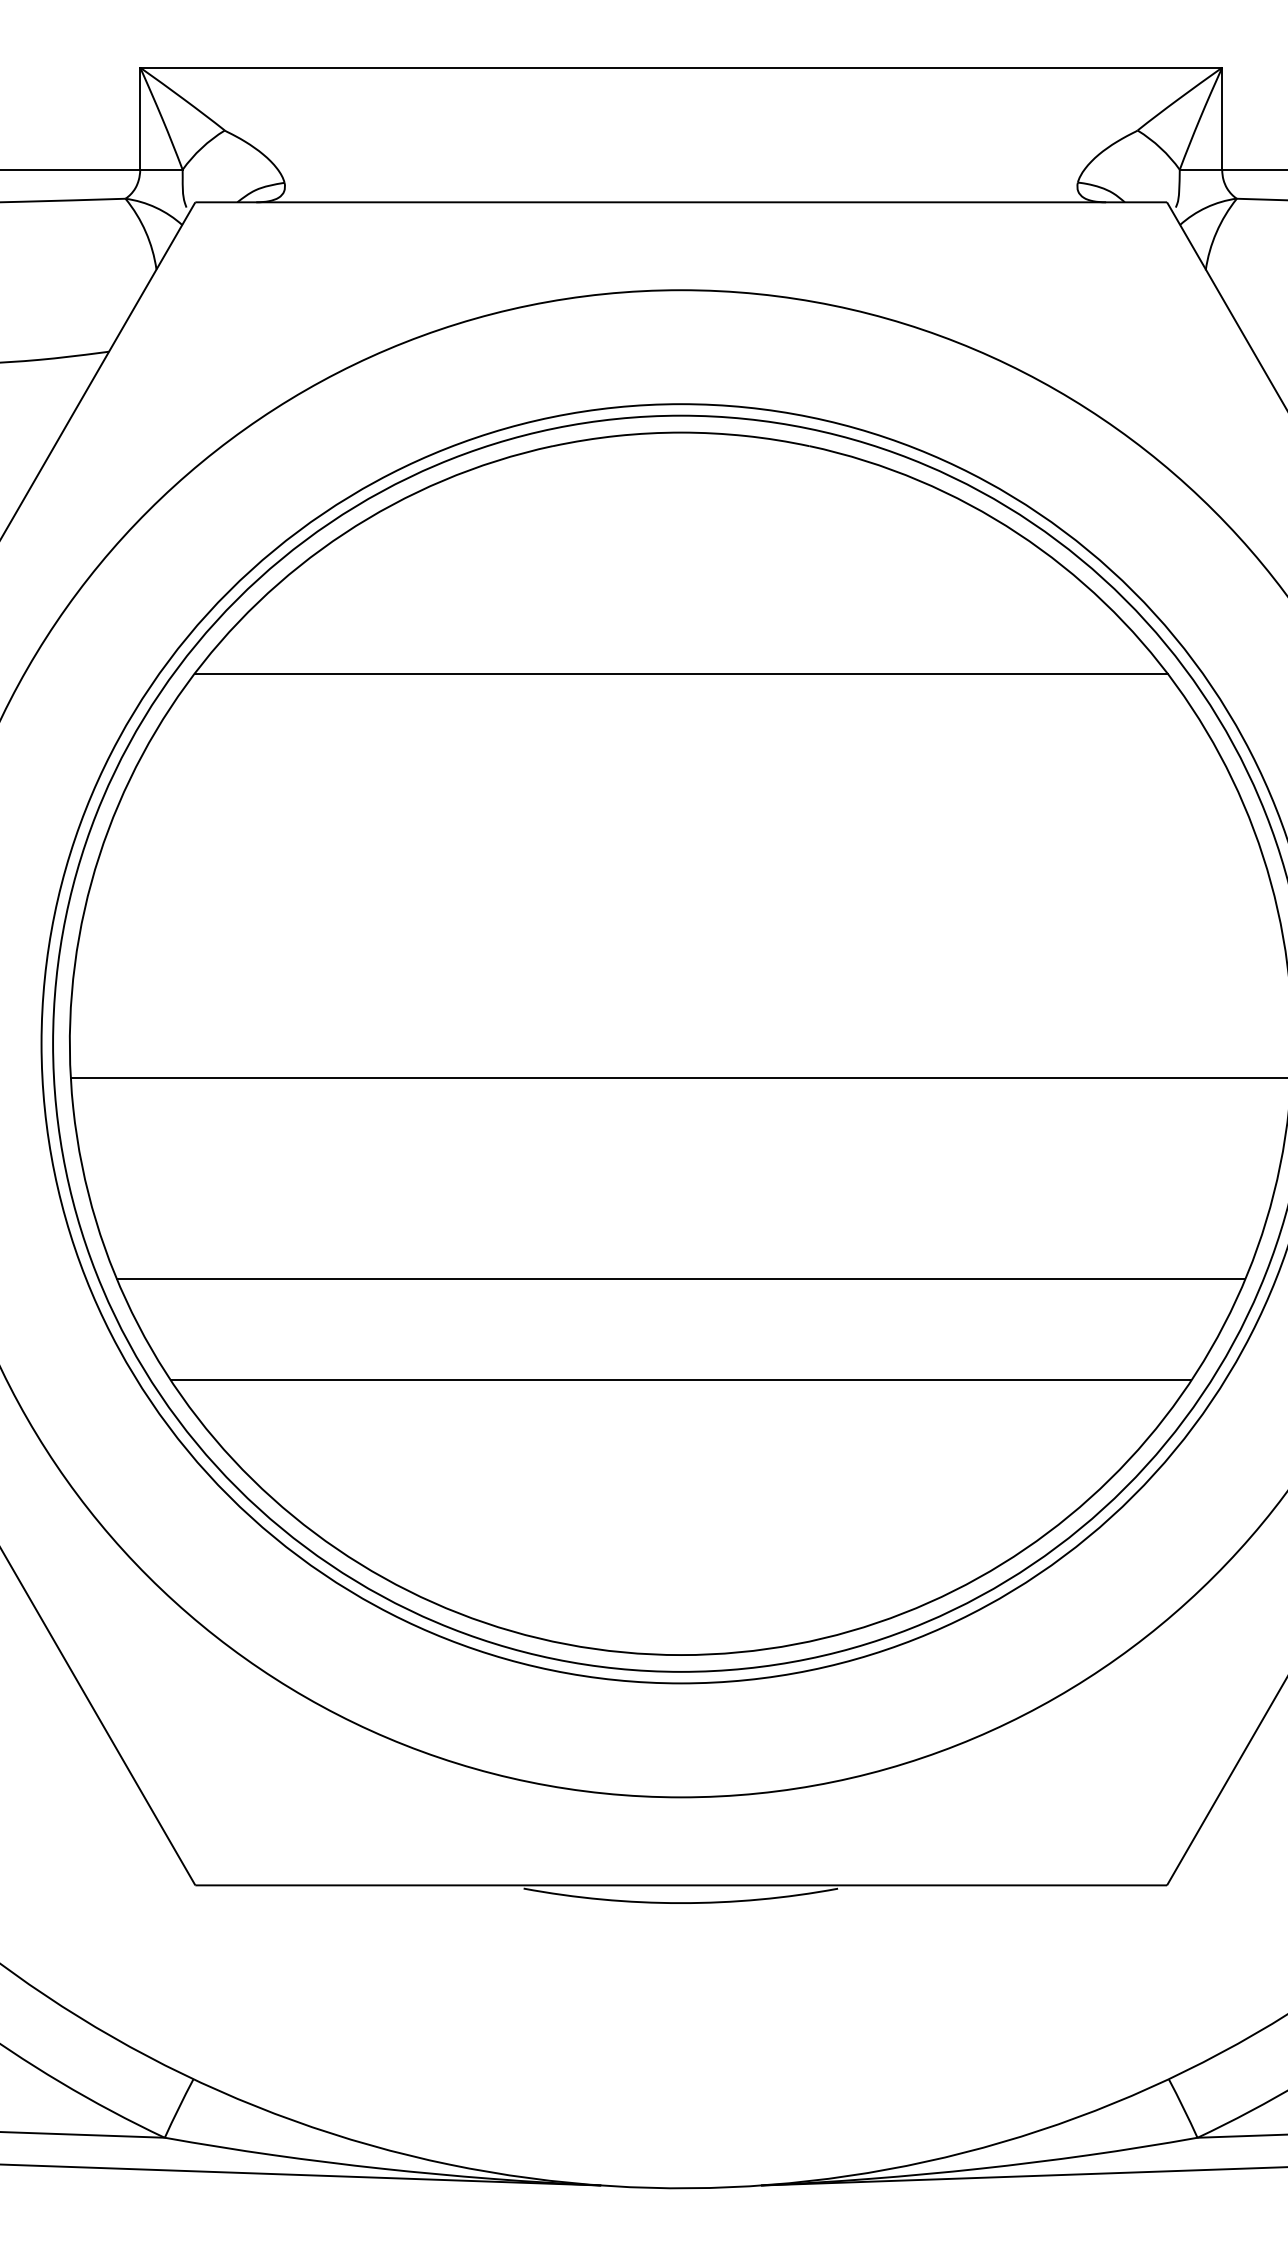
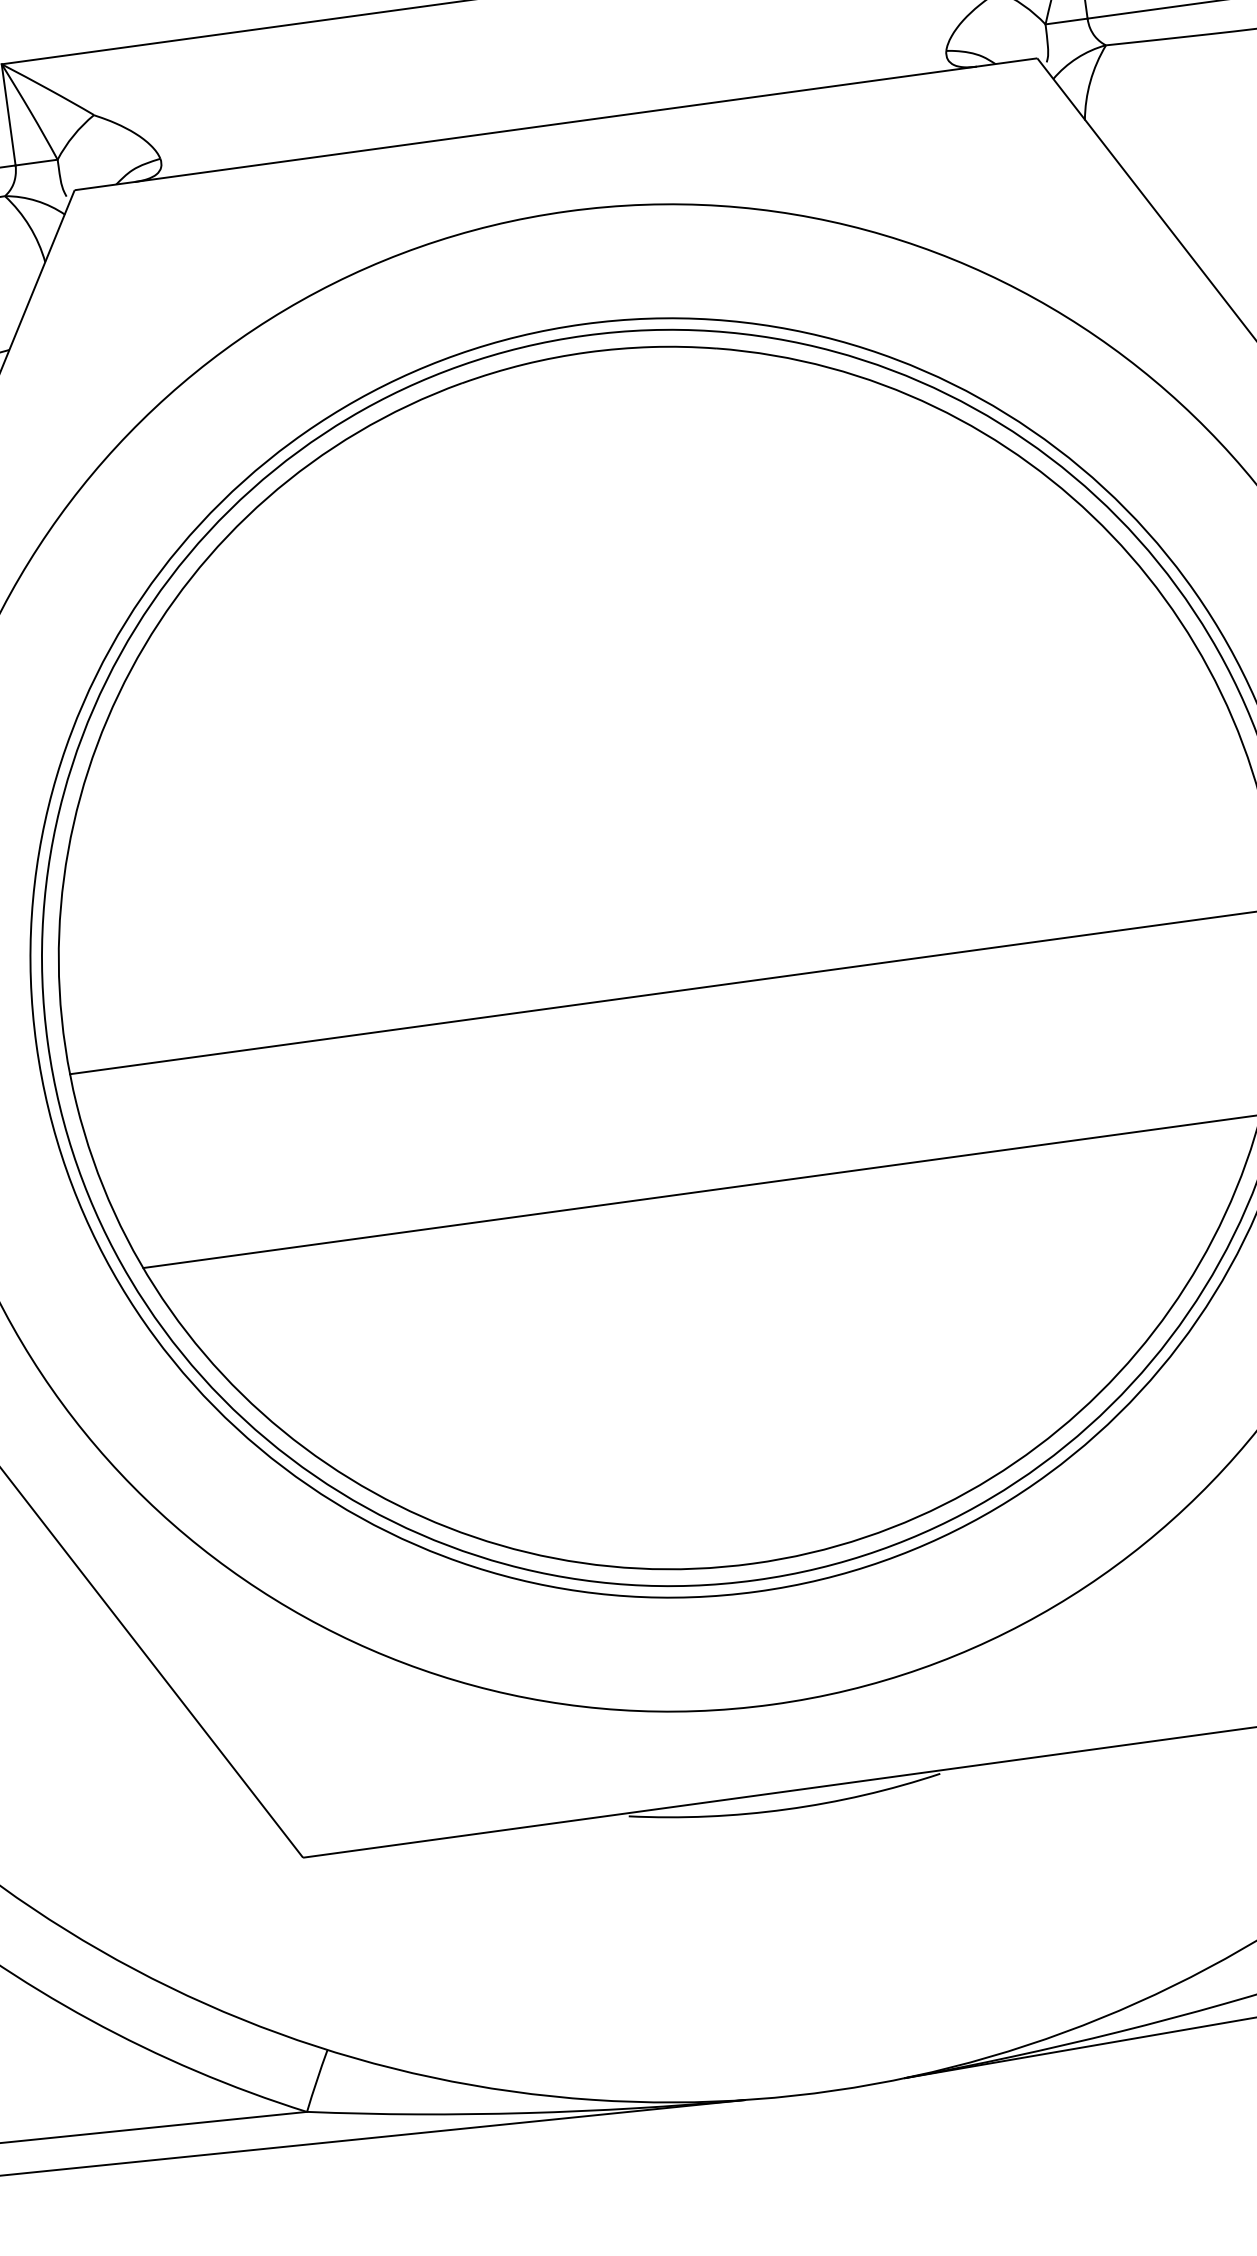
line: (680, 673) -> (619, 591), removed
line: (680, 1380) -> (715, 1291), removed

